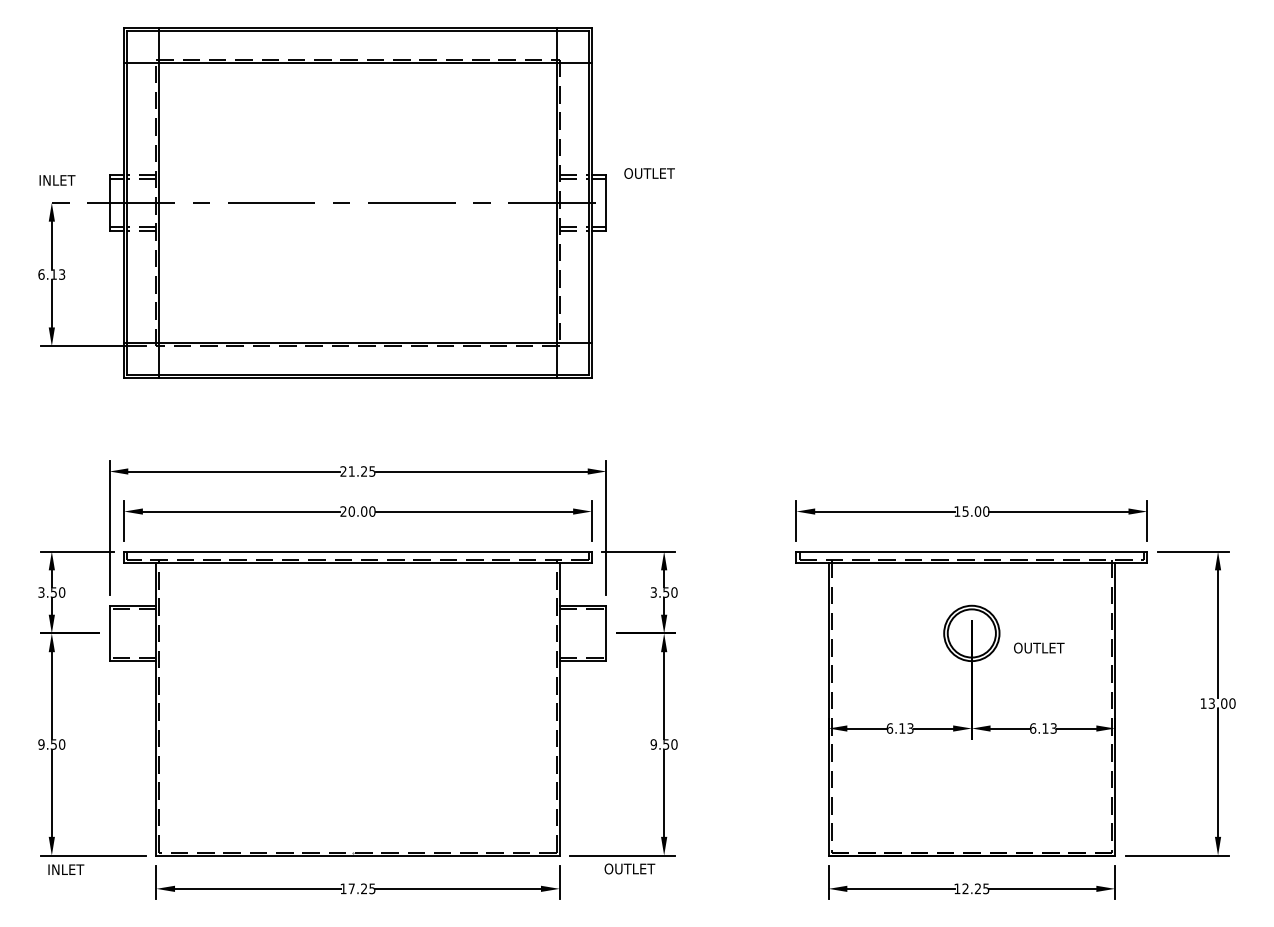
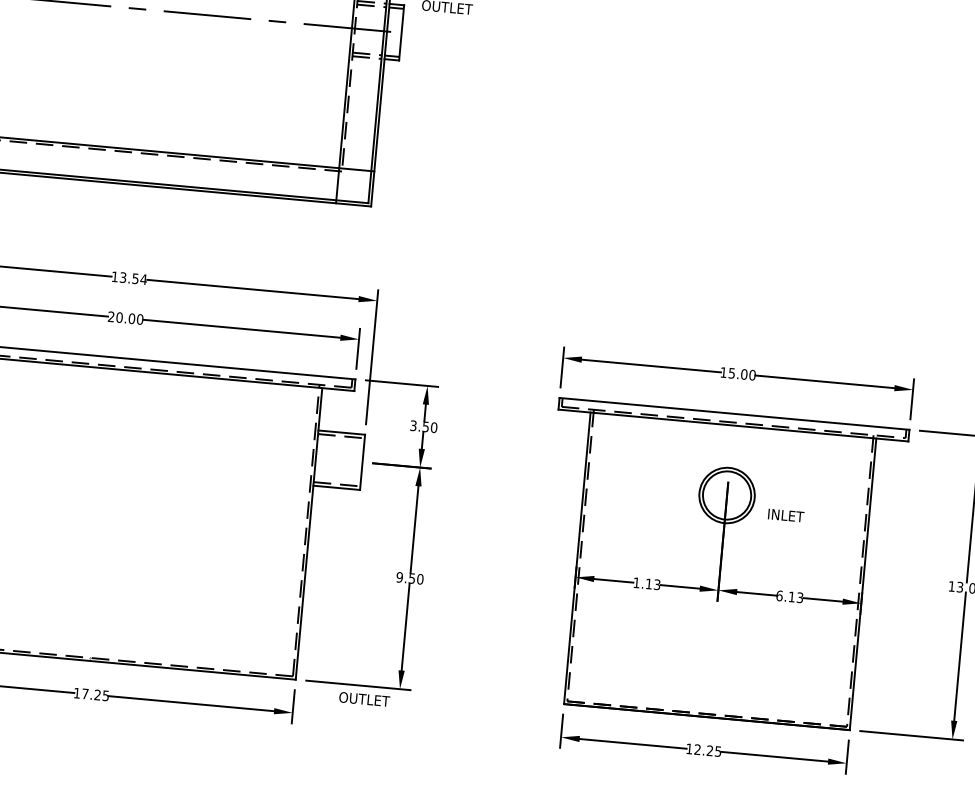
text: (357, 471) -> (128, 278), 21.25 -> 13.54
text: (1039, 647) -> (793, 515), OUTLET -> INLET
text: (889, 728) -> (636, 582), 6.13 -> 1.13

